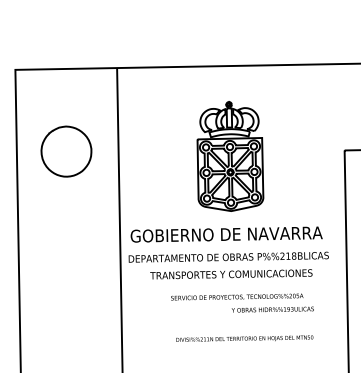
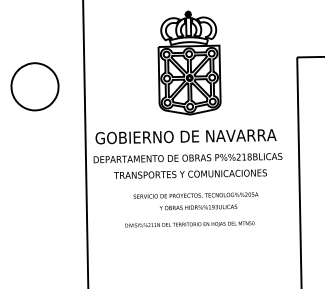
part: (66, 151) -> (35, 86), moved
text: (272, 309) -> (198, 207), moved
text: (244, 338) -> (189, 224), moved

